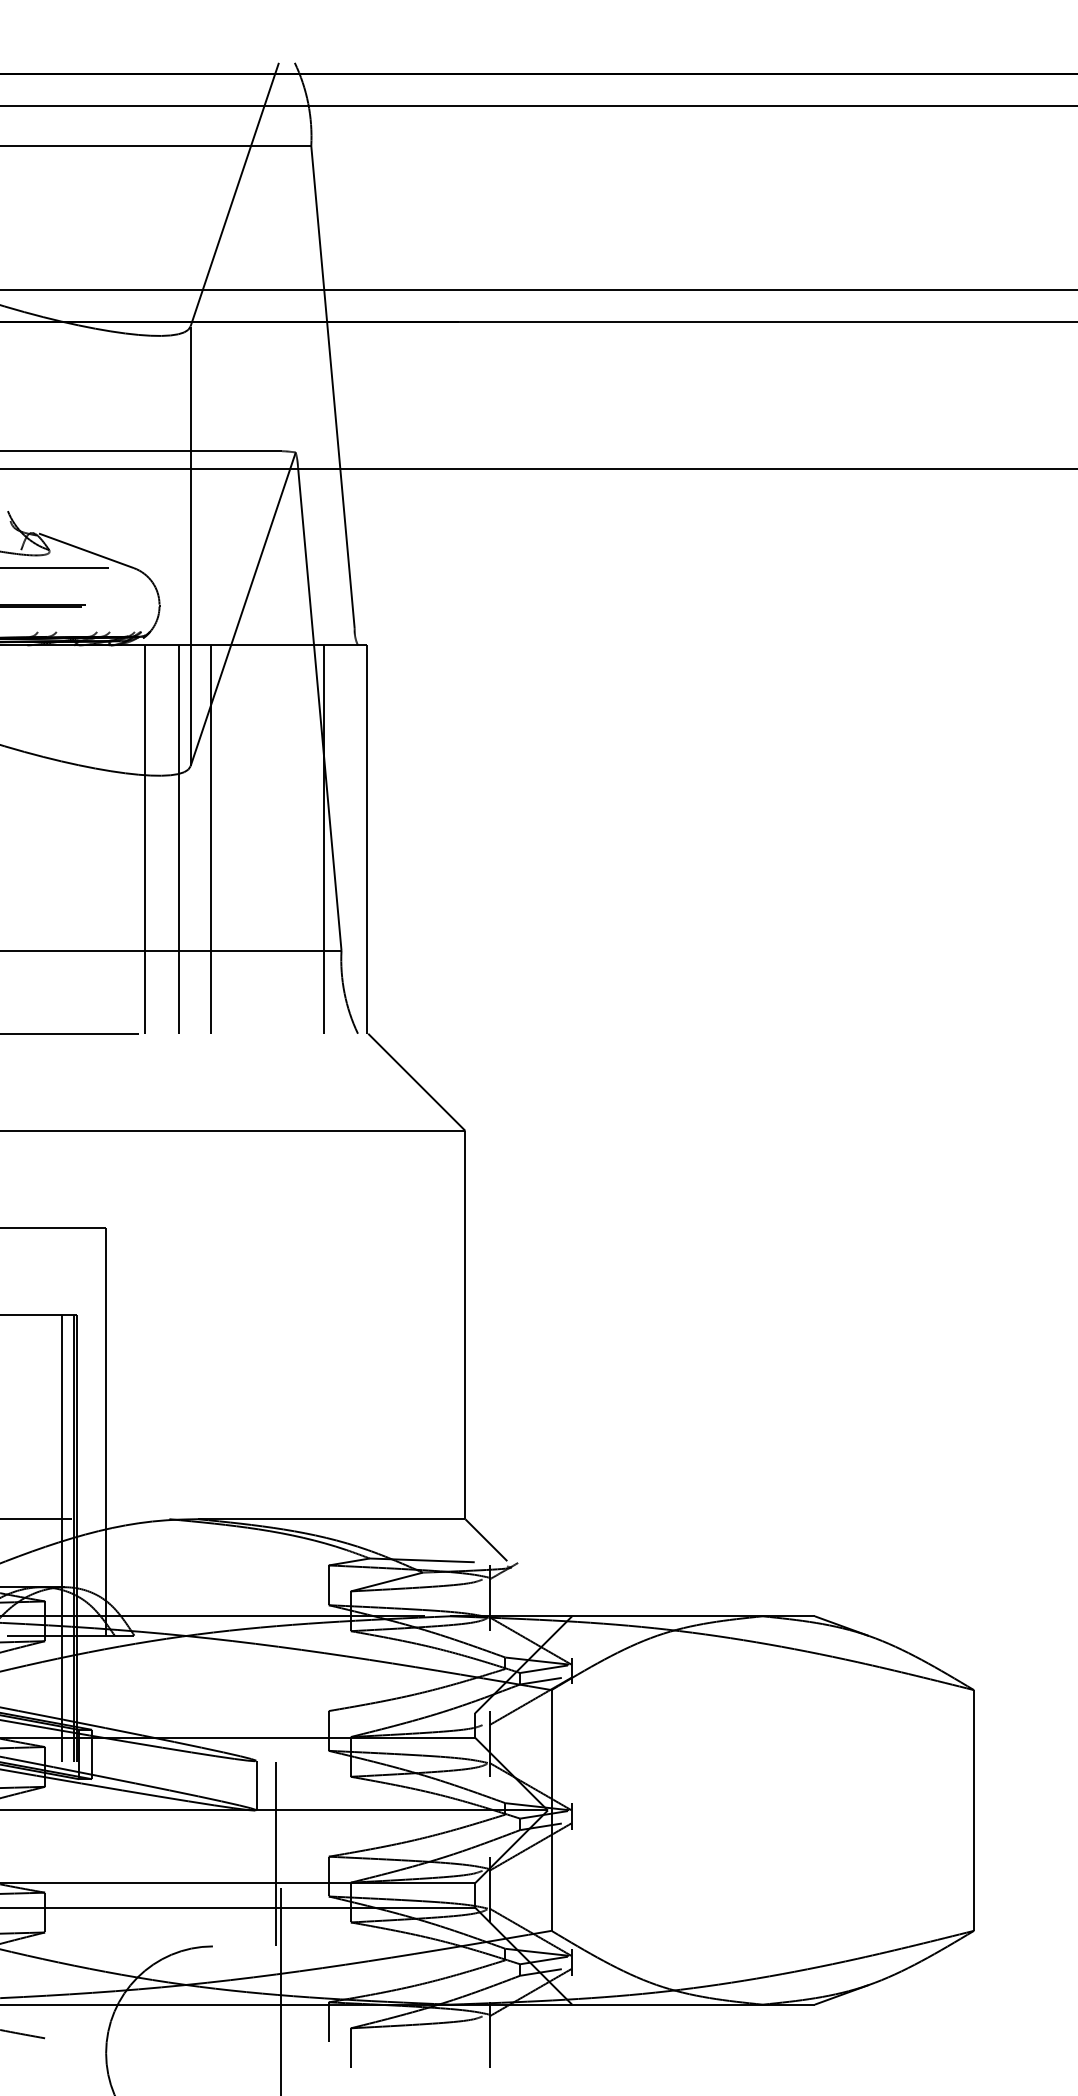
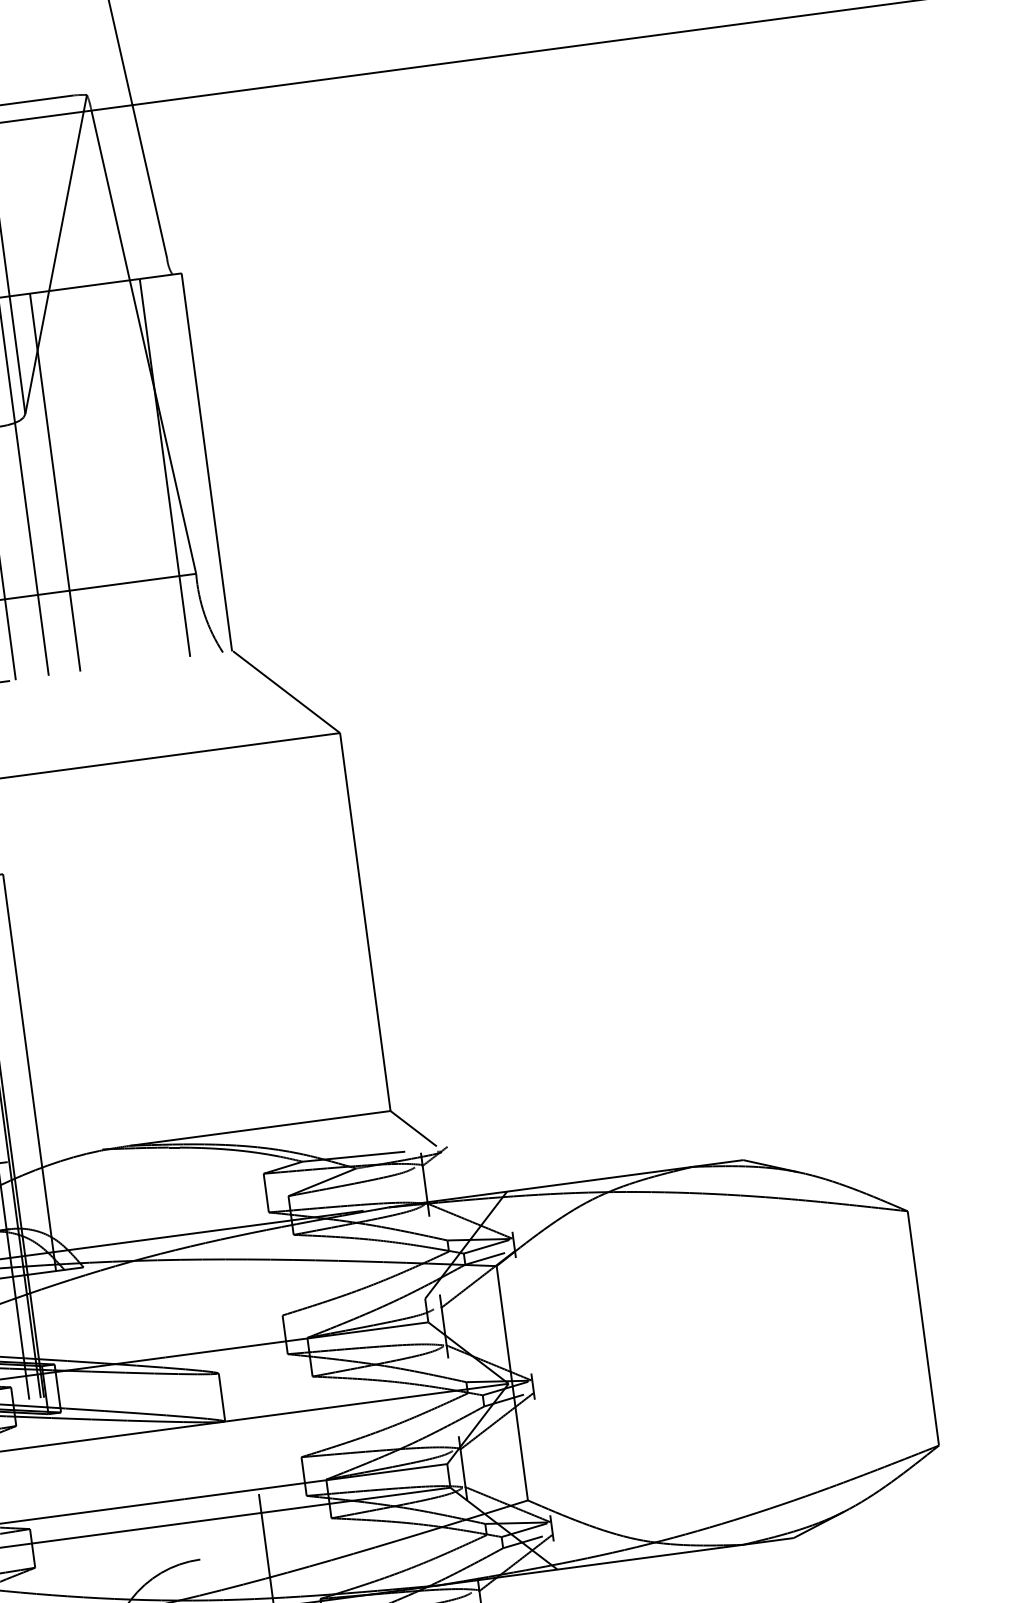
line: (276, 1853) -> (250, 1460), removed

